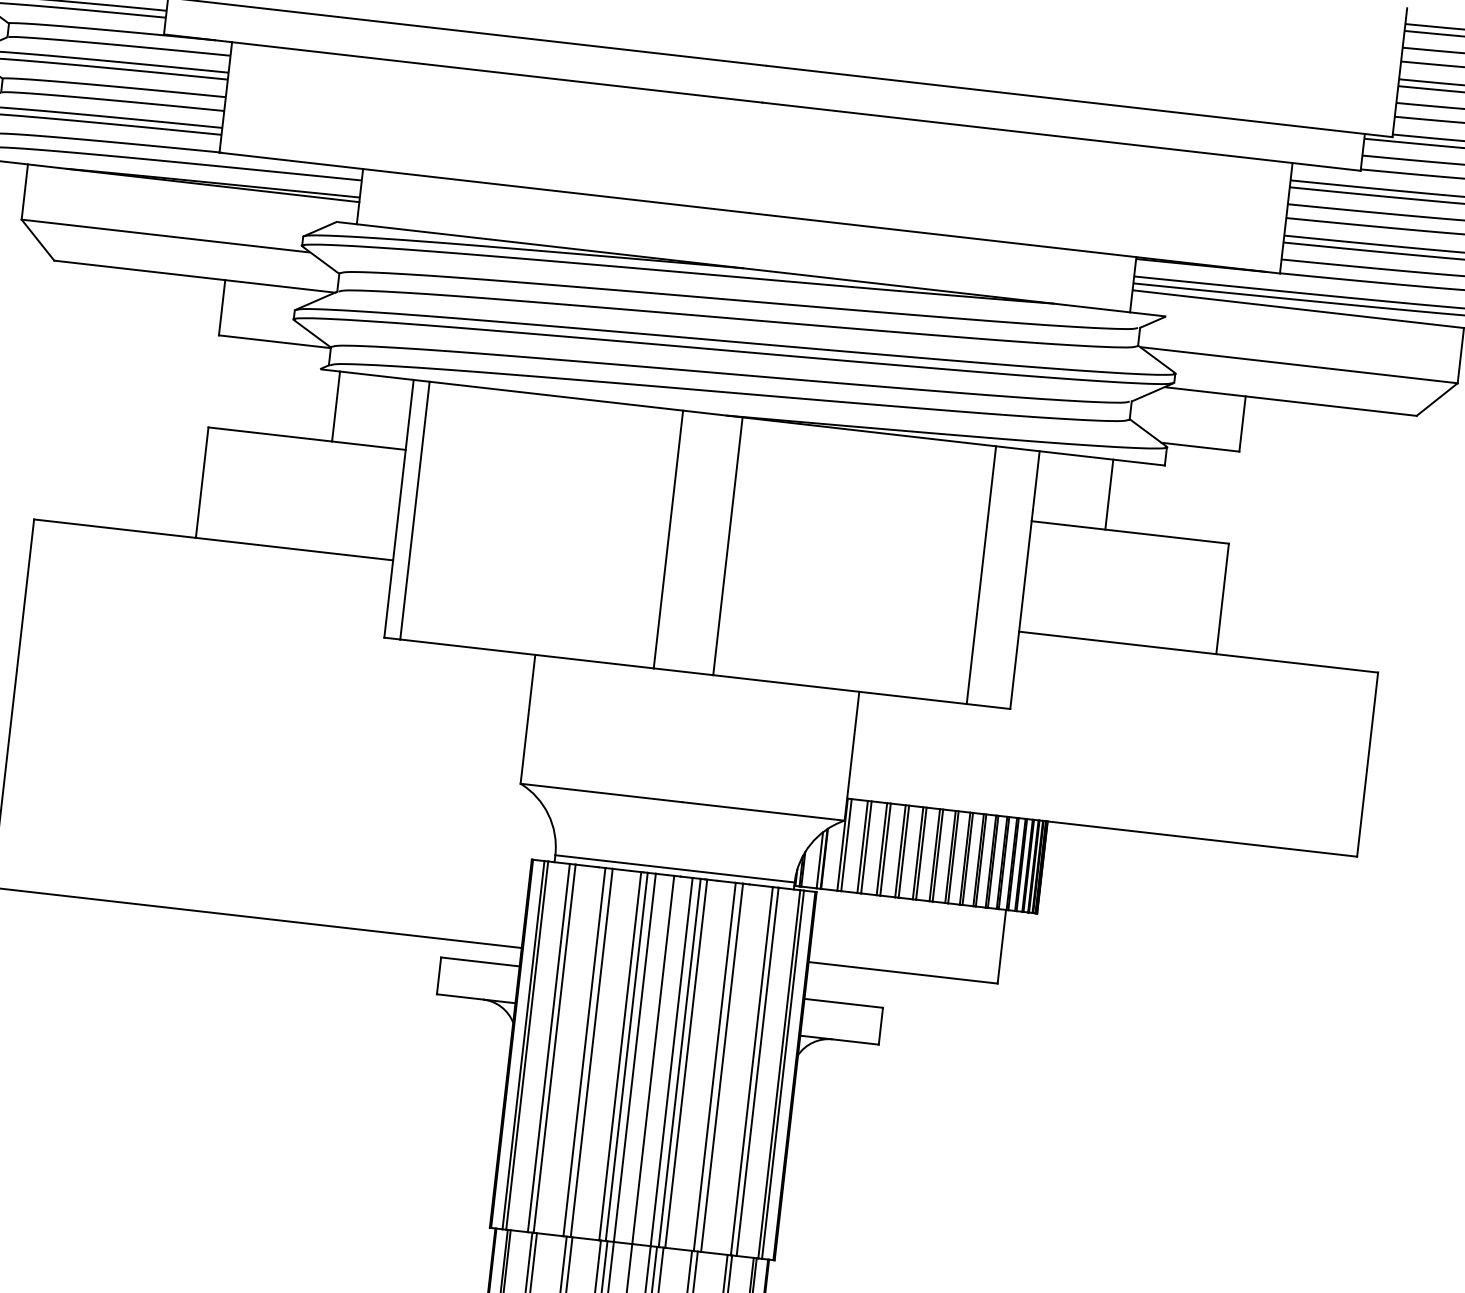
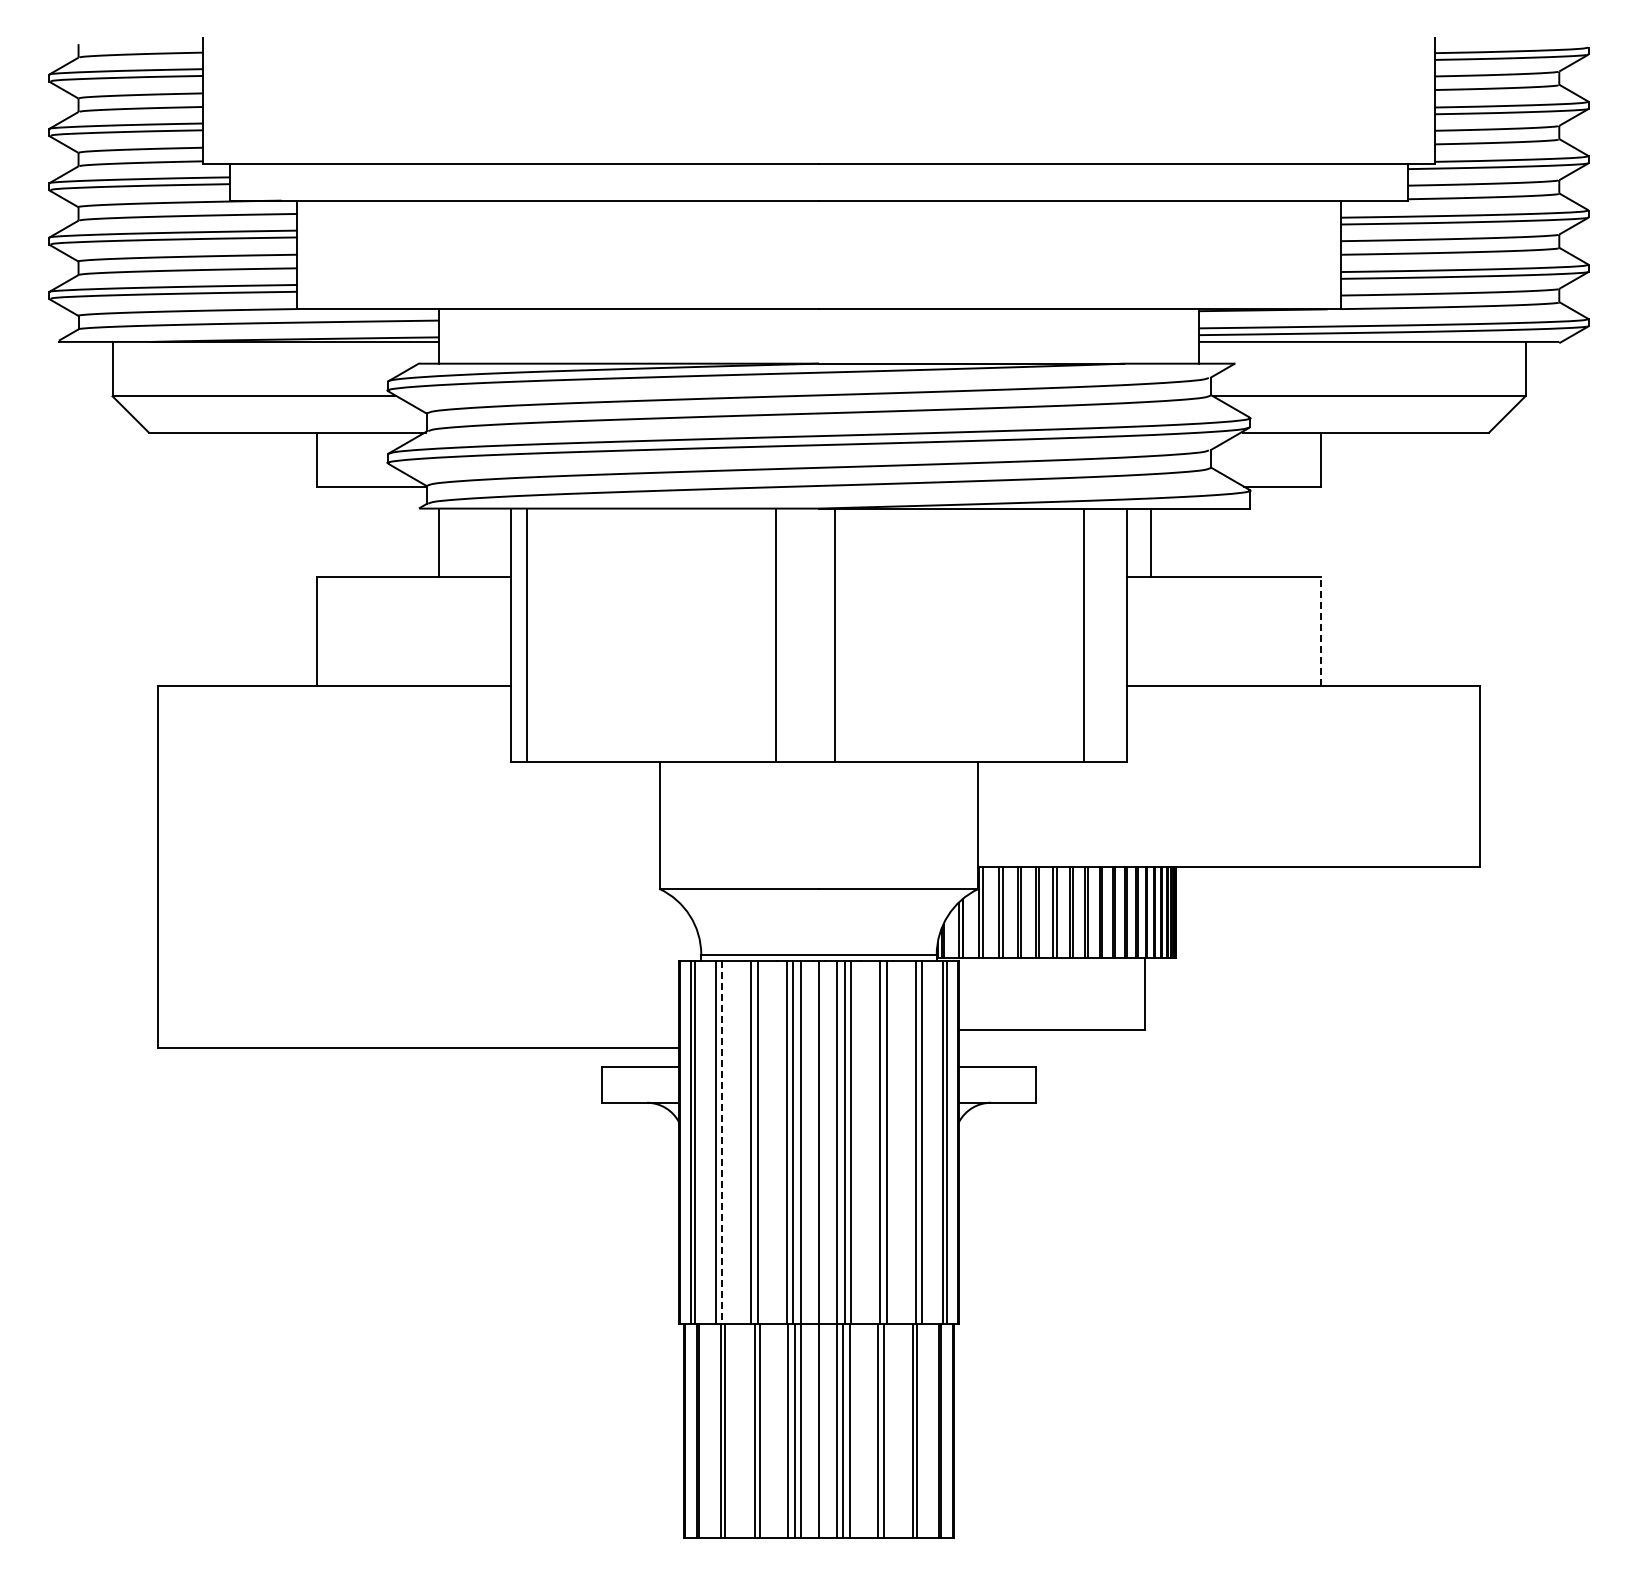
line: (1109, 494) -> (1151, 542), moved
line: (1223, 598) -> (1321, 631), solid -> dashed
line: (554, 1049) -> (721, 1143), solid -> dashed

